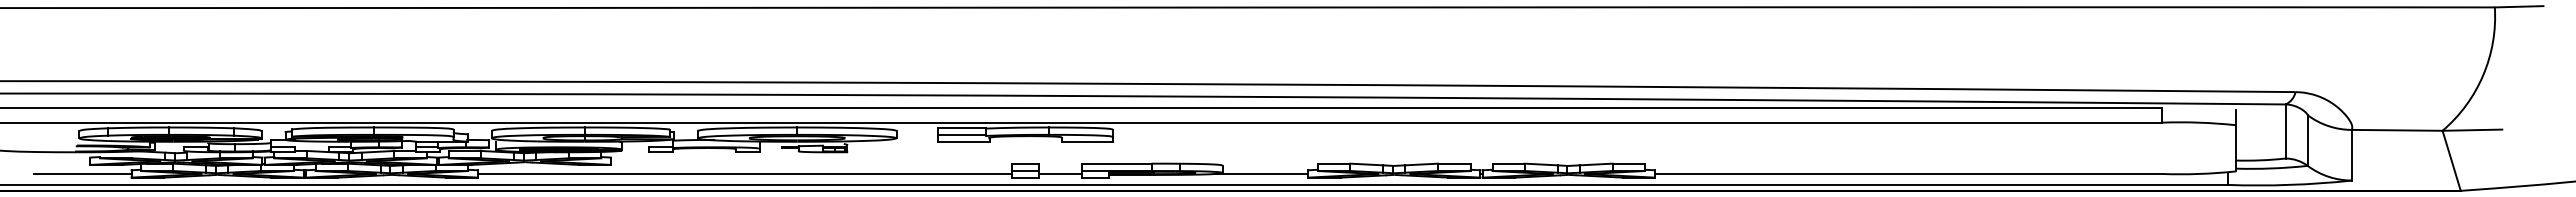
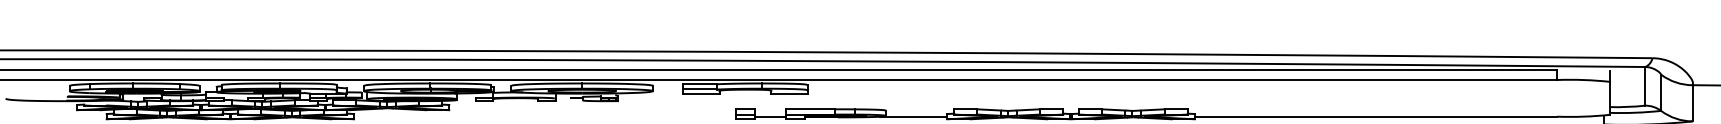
line: (82, 173) -> (71, 116), removed
line: (744, 173) -> (544, 116), removed

